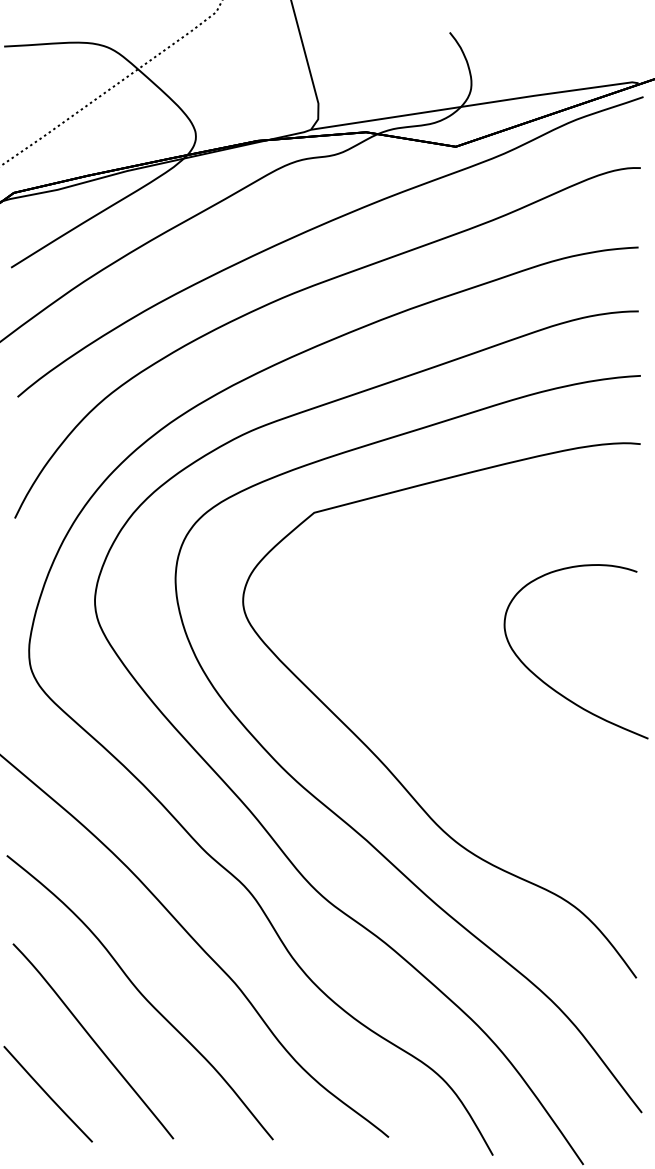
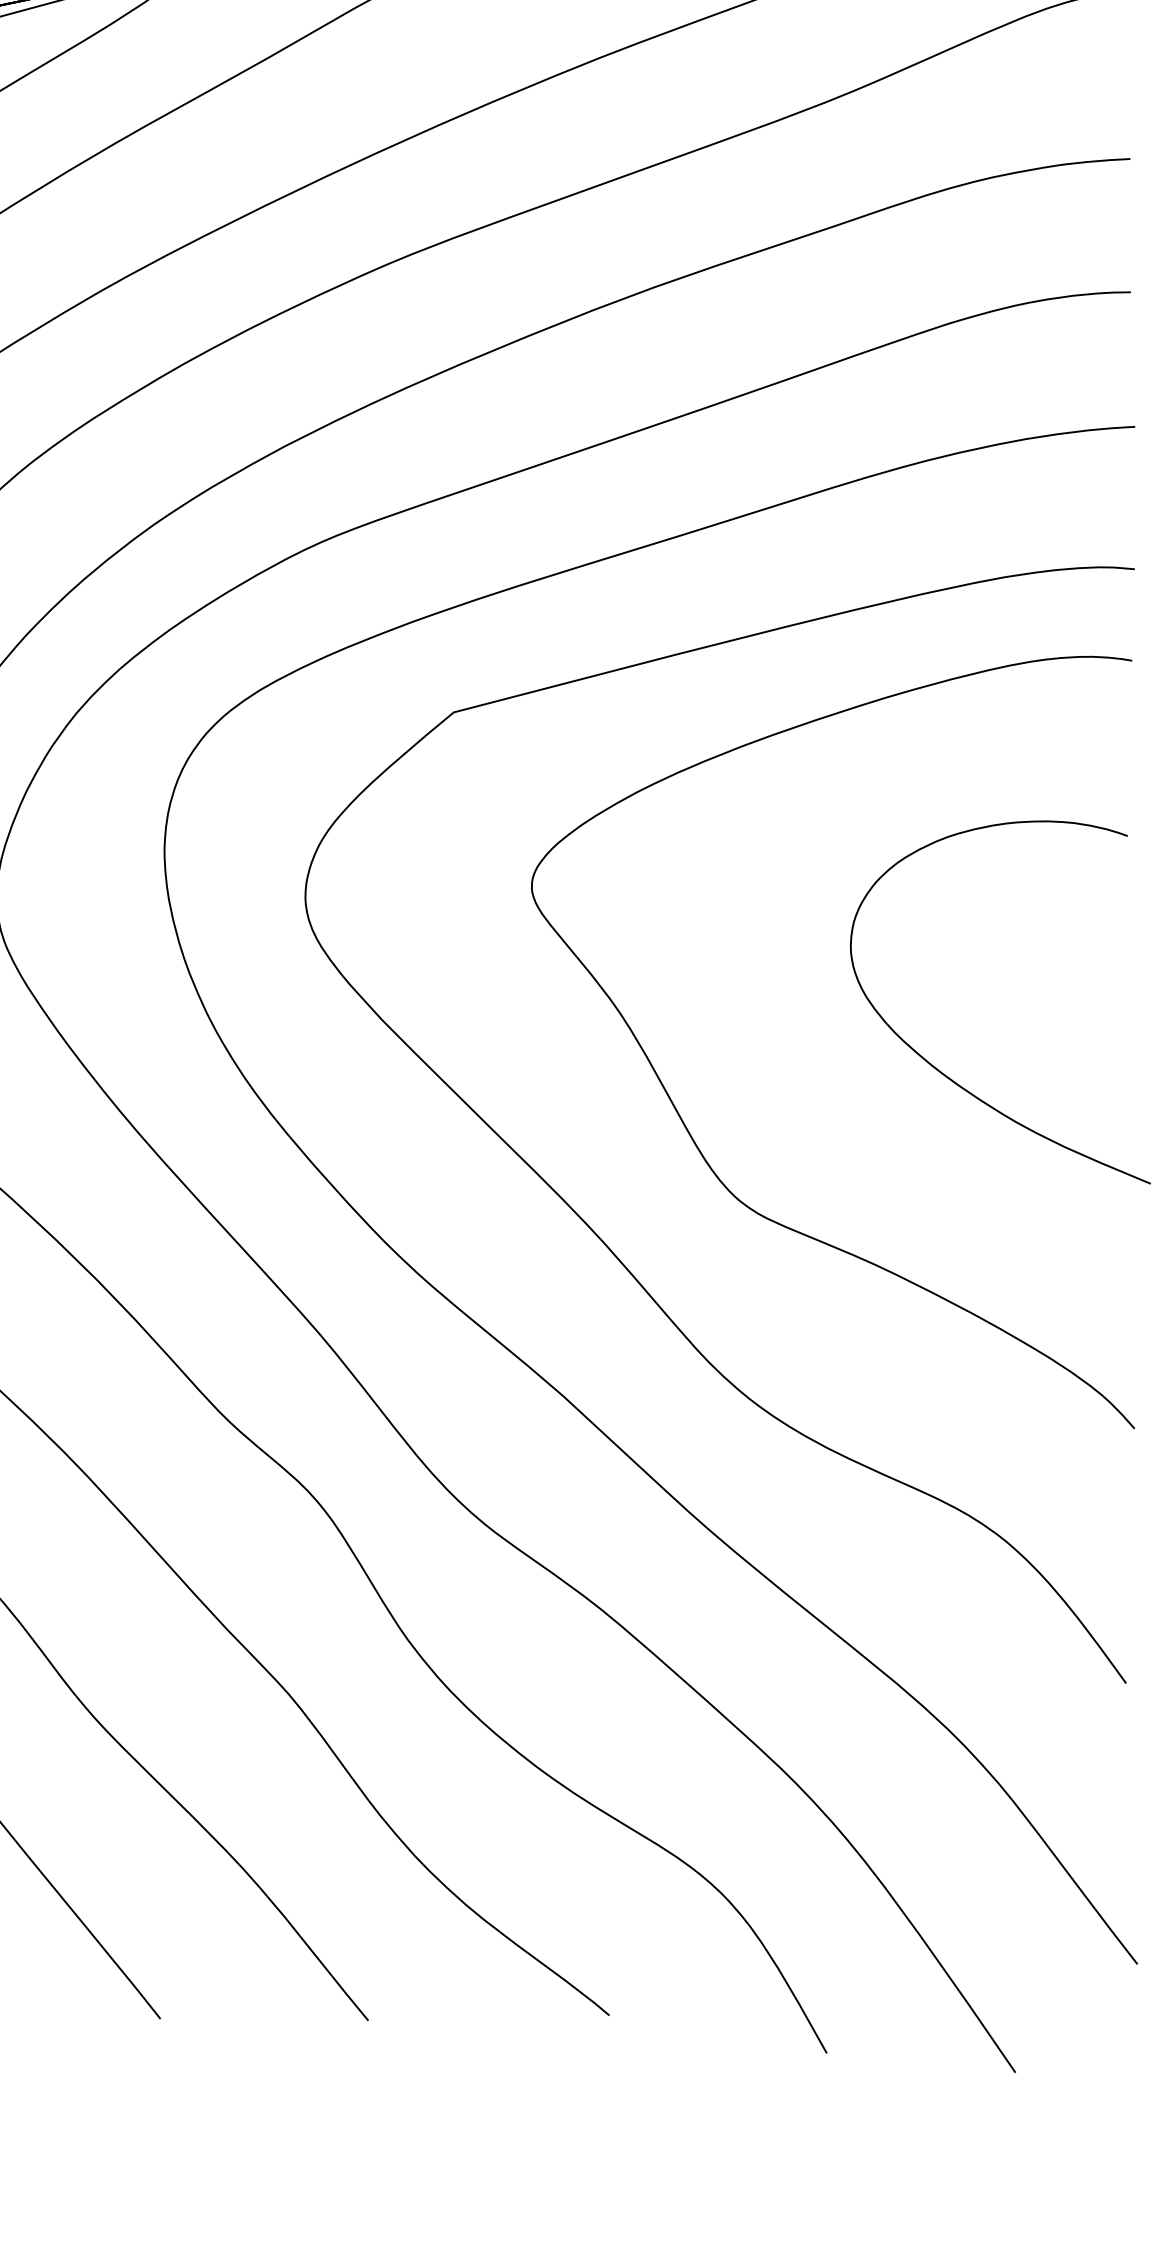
curve: (423, 705) -> (681, 1114), added

